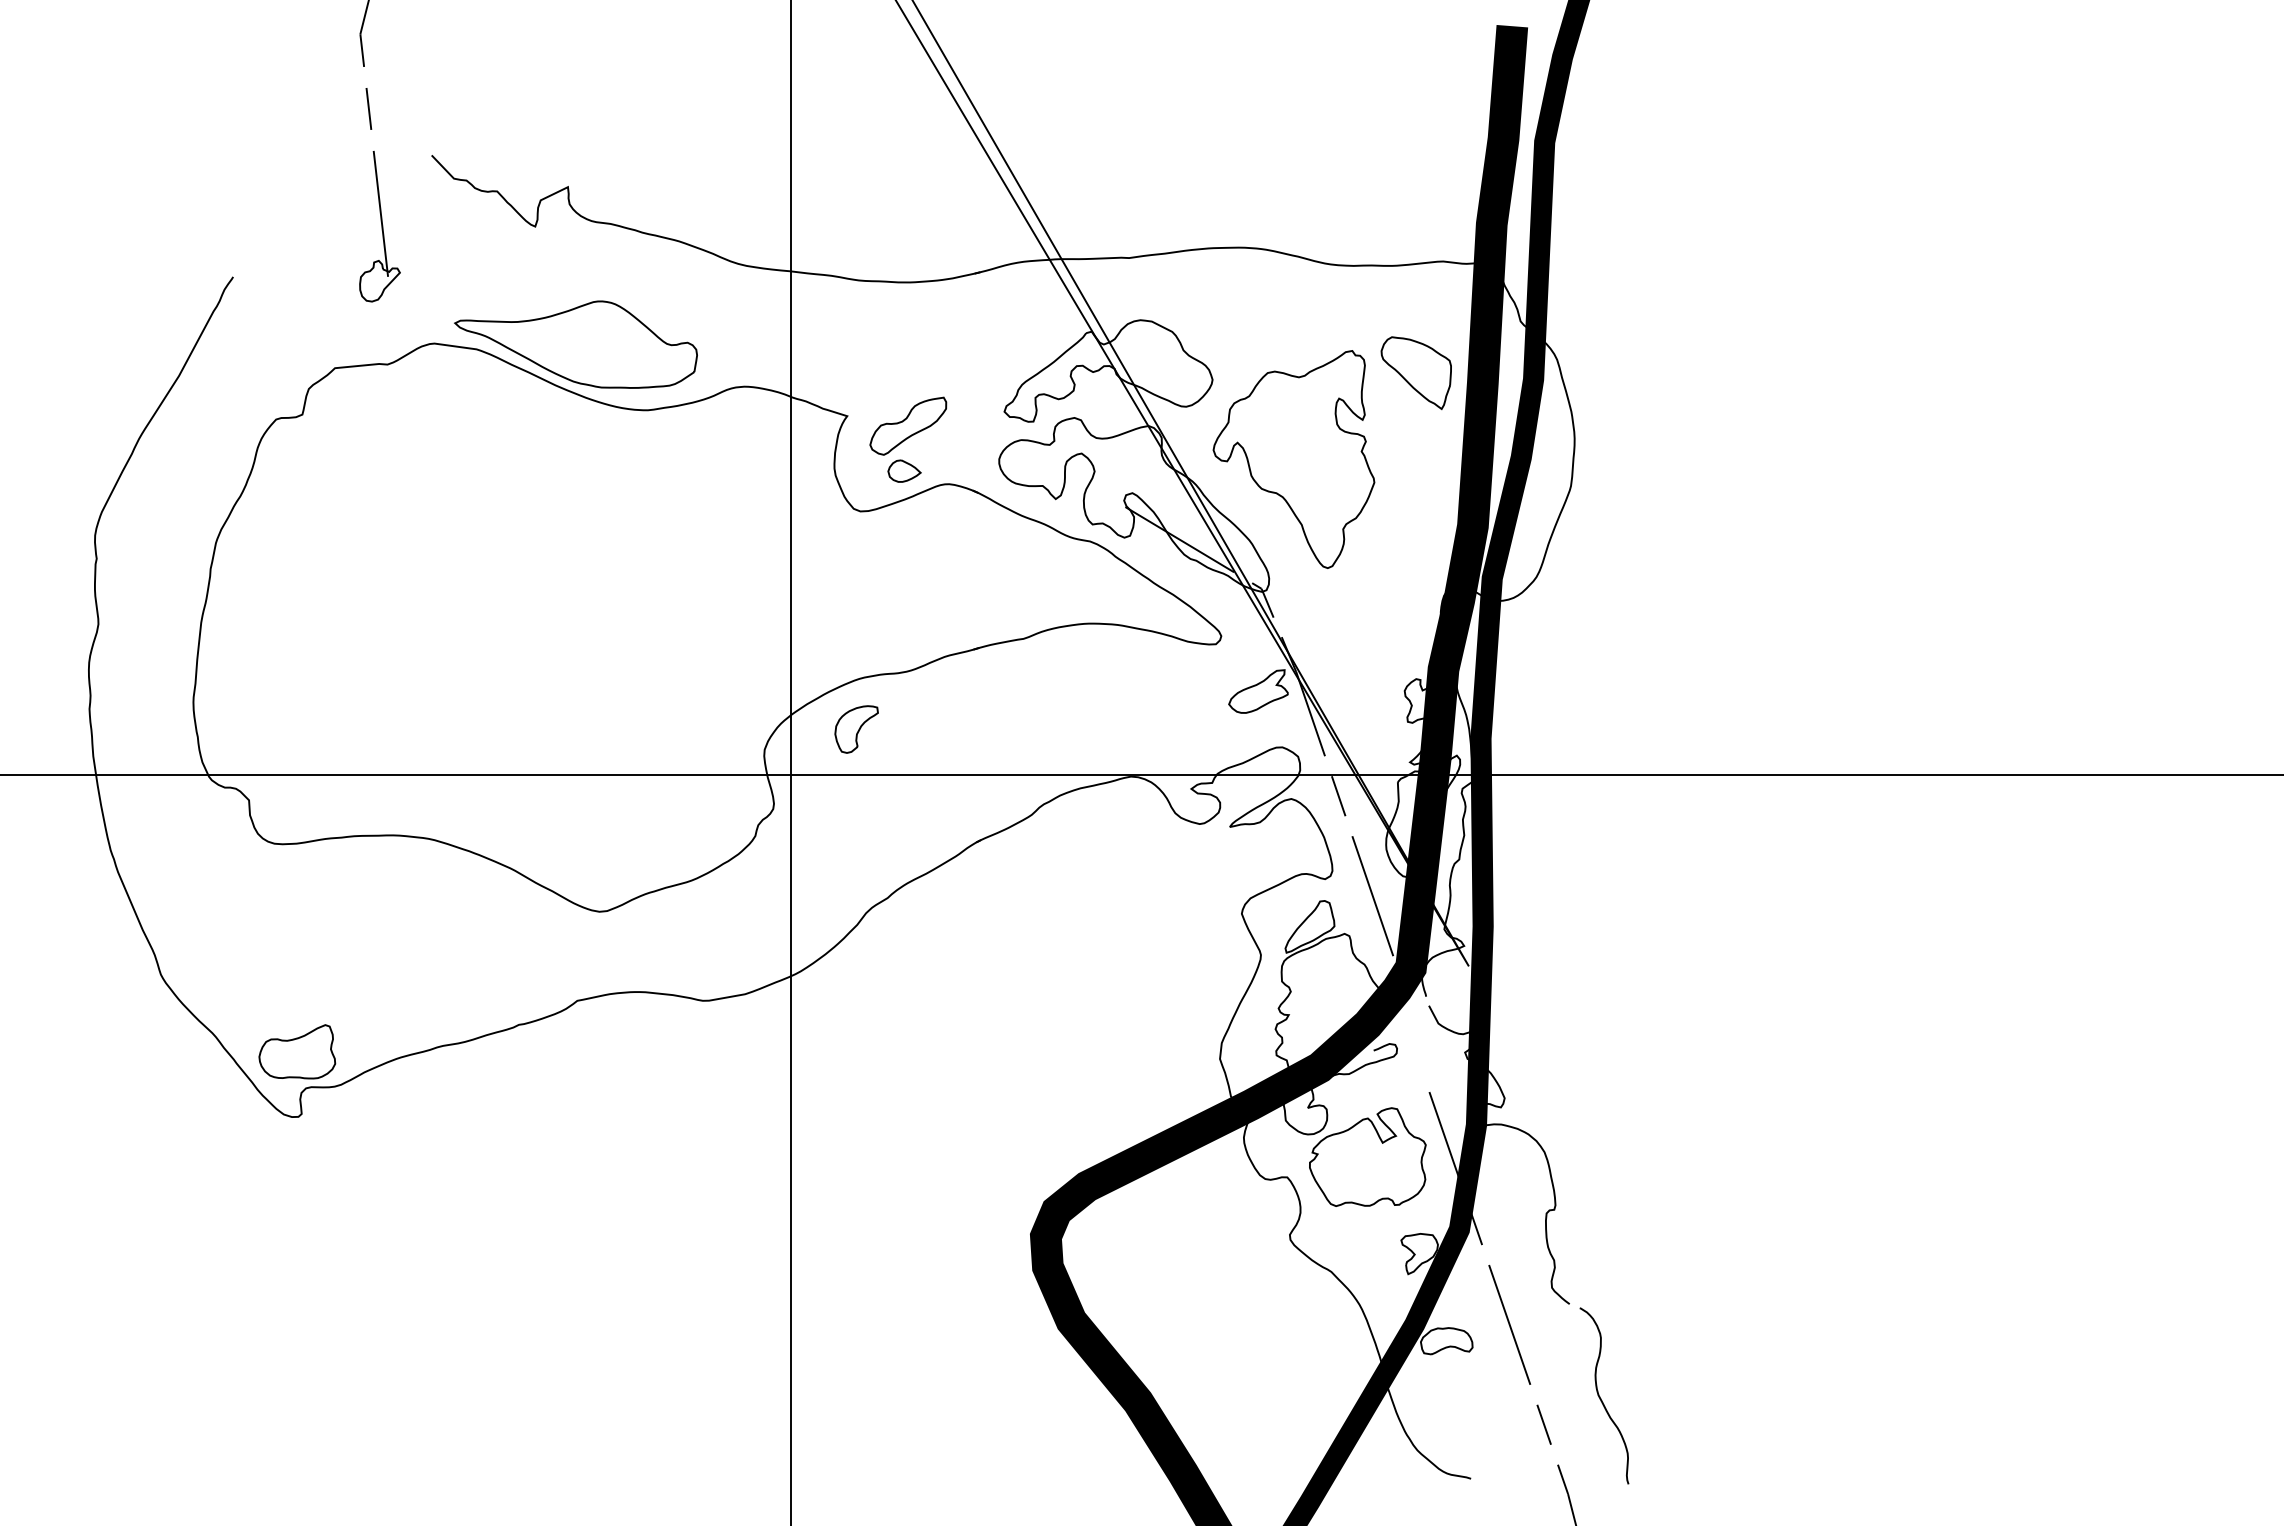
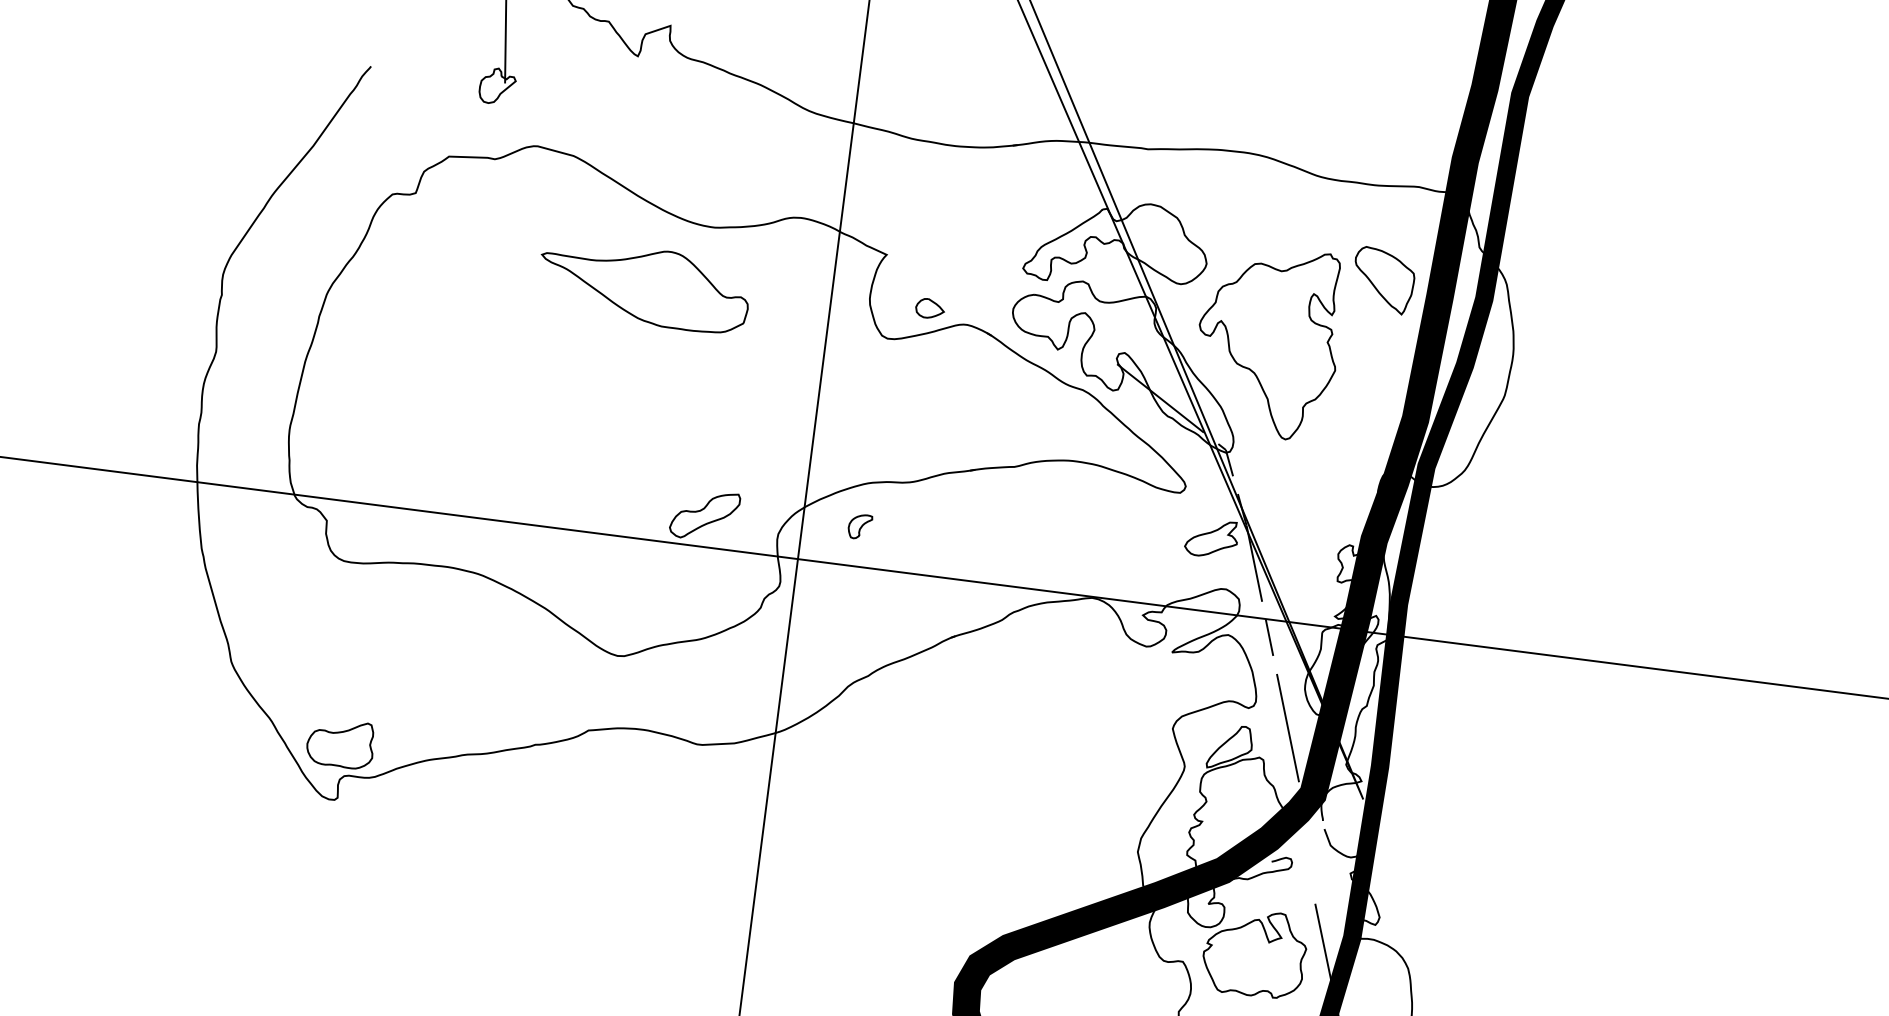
part: (575, 344) -> (643, 286), moved
part: (908, 425) -> (705, 514), moved
part: (856, 729) -> (859, 526), size x0.6

